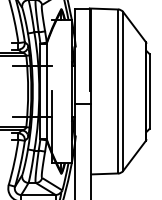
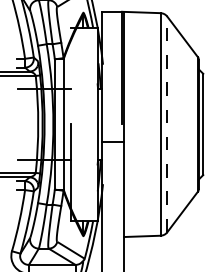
line: (123, 91) -> (167, 124), solid -> dashed

